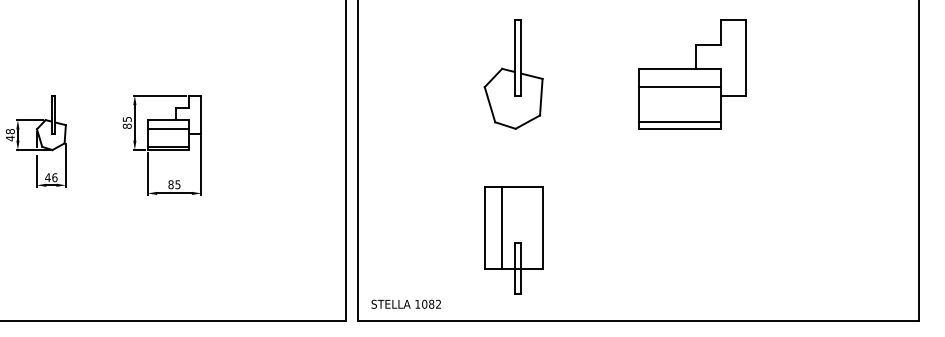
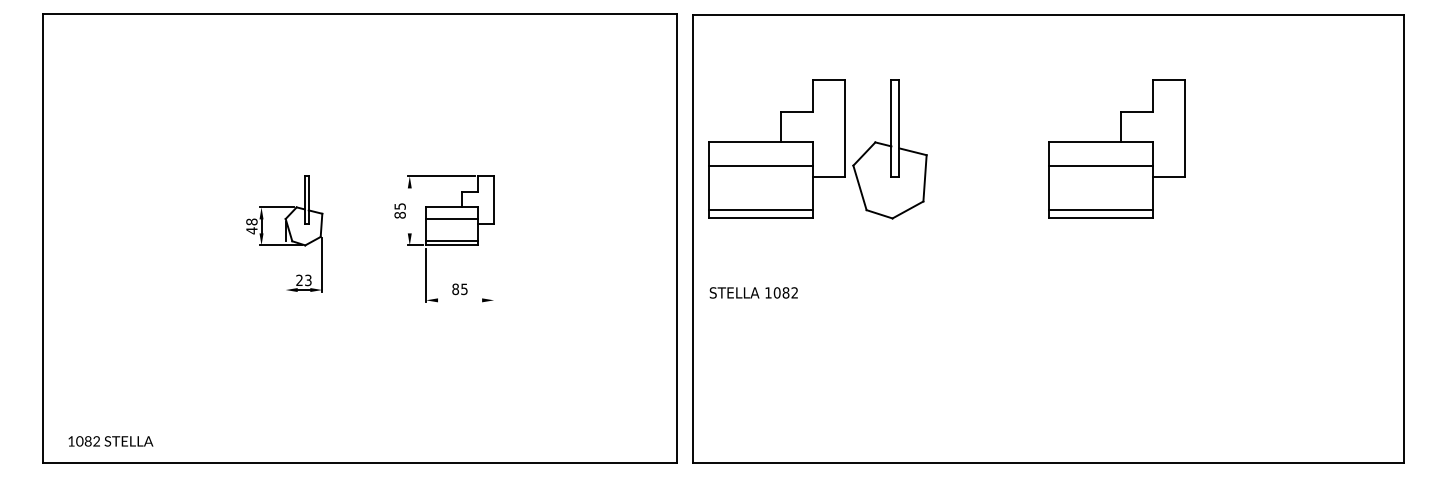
part: (424, 73) -> (776, 148), added
line: (134, 122) -> (409, 210), removed
line: (201, 165) -> (494, 264), removed
line: (36, 170) -> (285, 271), removed
text: (51, 177) -> (303, 280), 46 -> 23
line: (174, 193) -> (460, 300), removed
part: (513, 240) -> (889, 359), removed
text: (406, 303) -> (753, 292), moved

